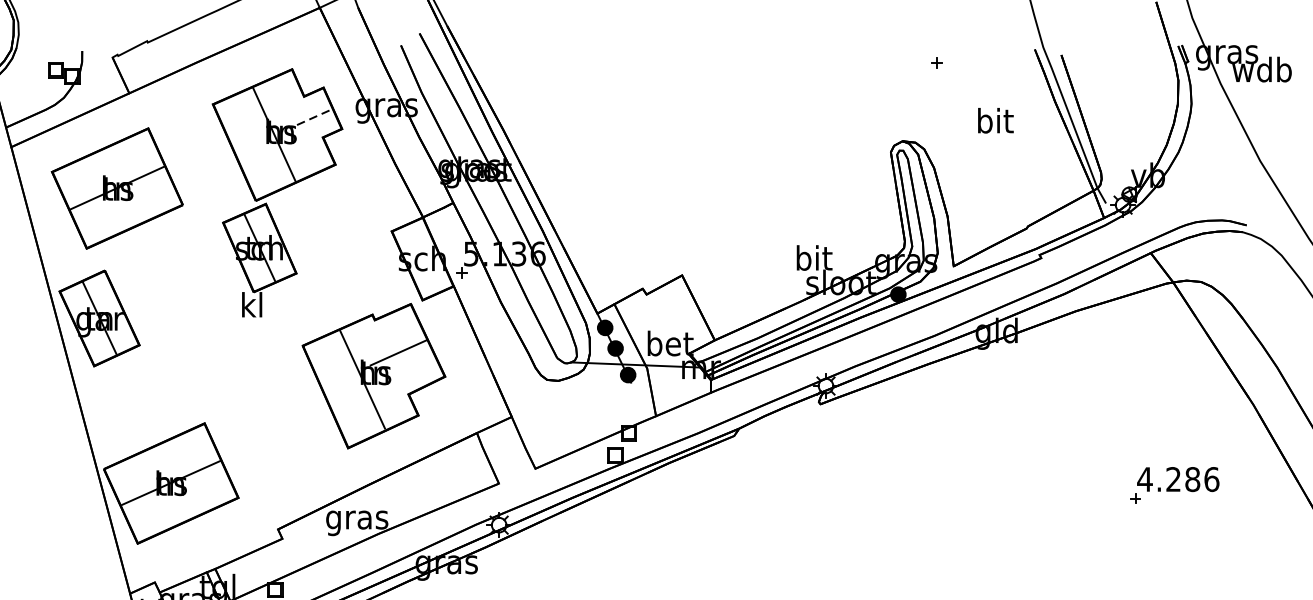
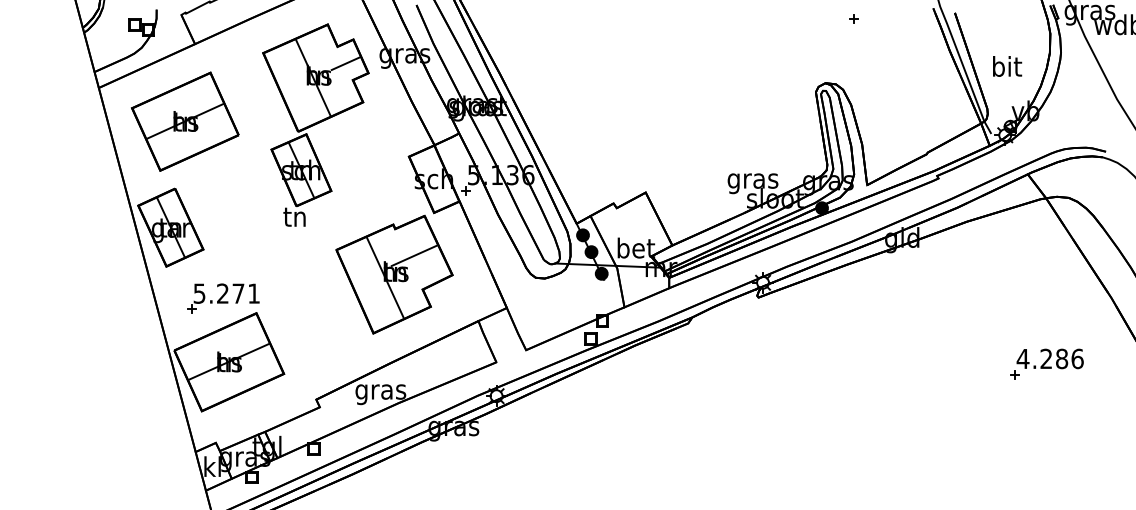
line: (315, 117) -> (346, 63), dashed -> solid
text: (995, 120) -> (1007, 66), moved
text: (813, 260) -> (752, 180), bit -> gras
text: (251, 304) -> (294, 216), kl -> tn
part: (164, 405) -> (223, 298), added

